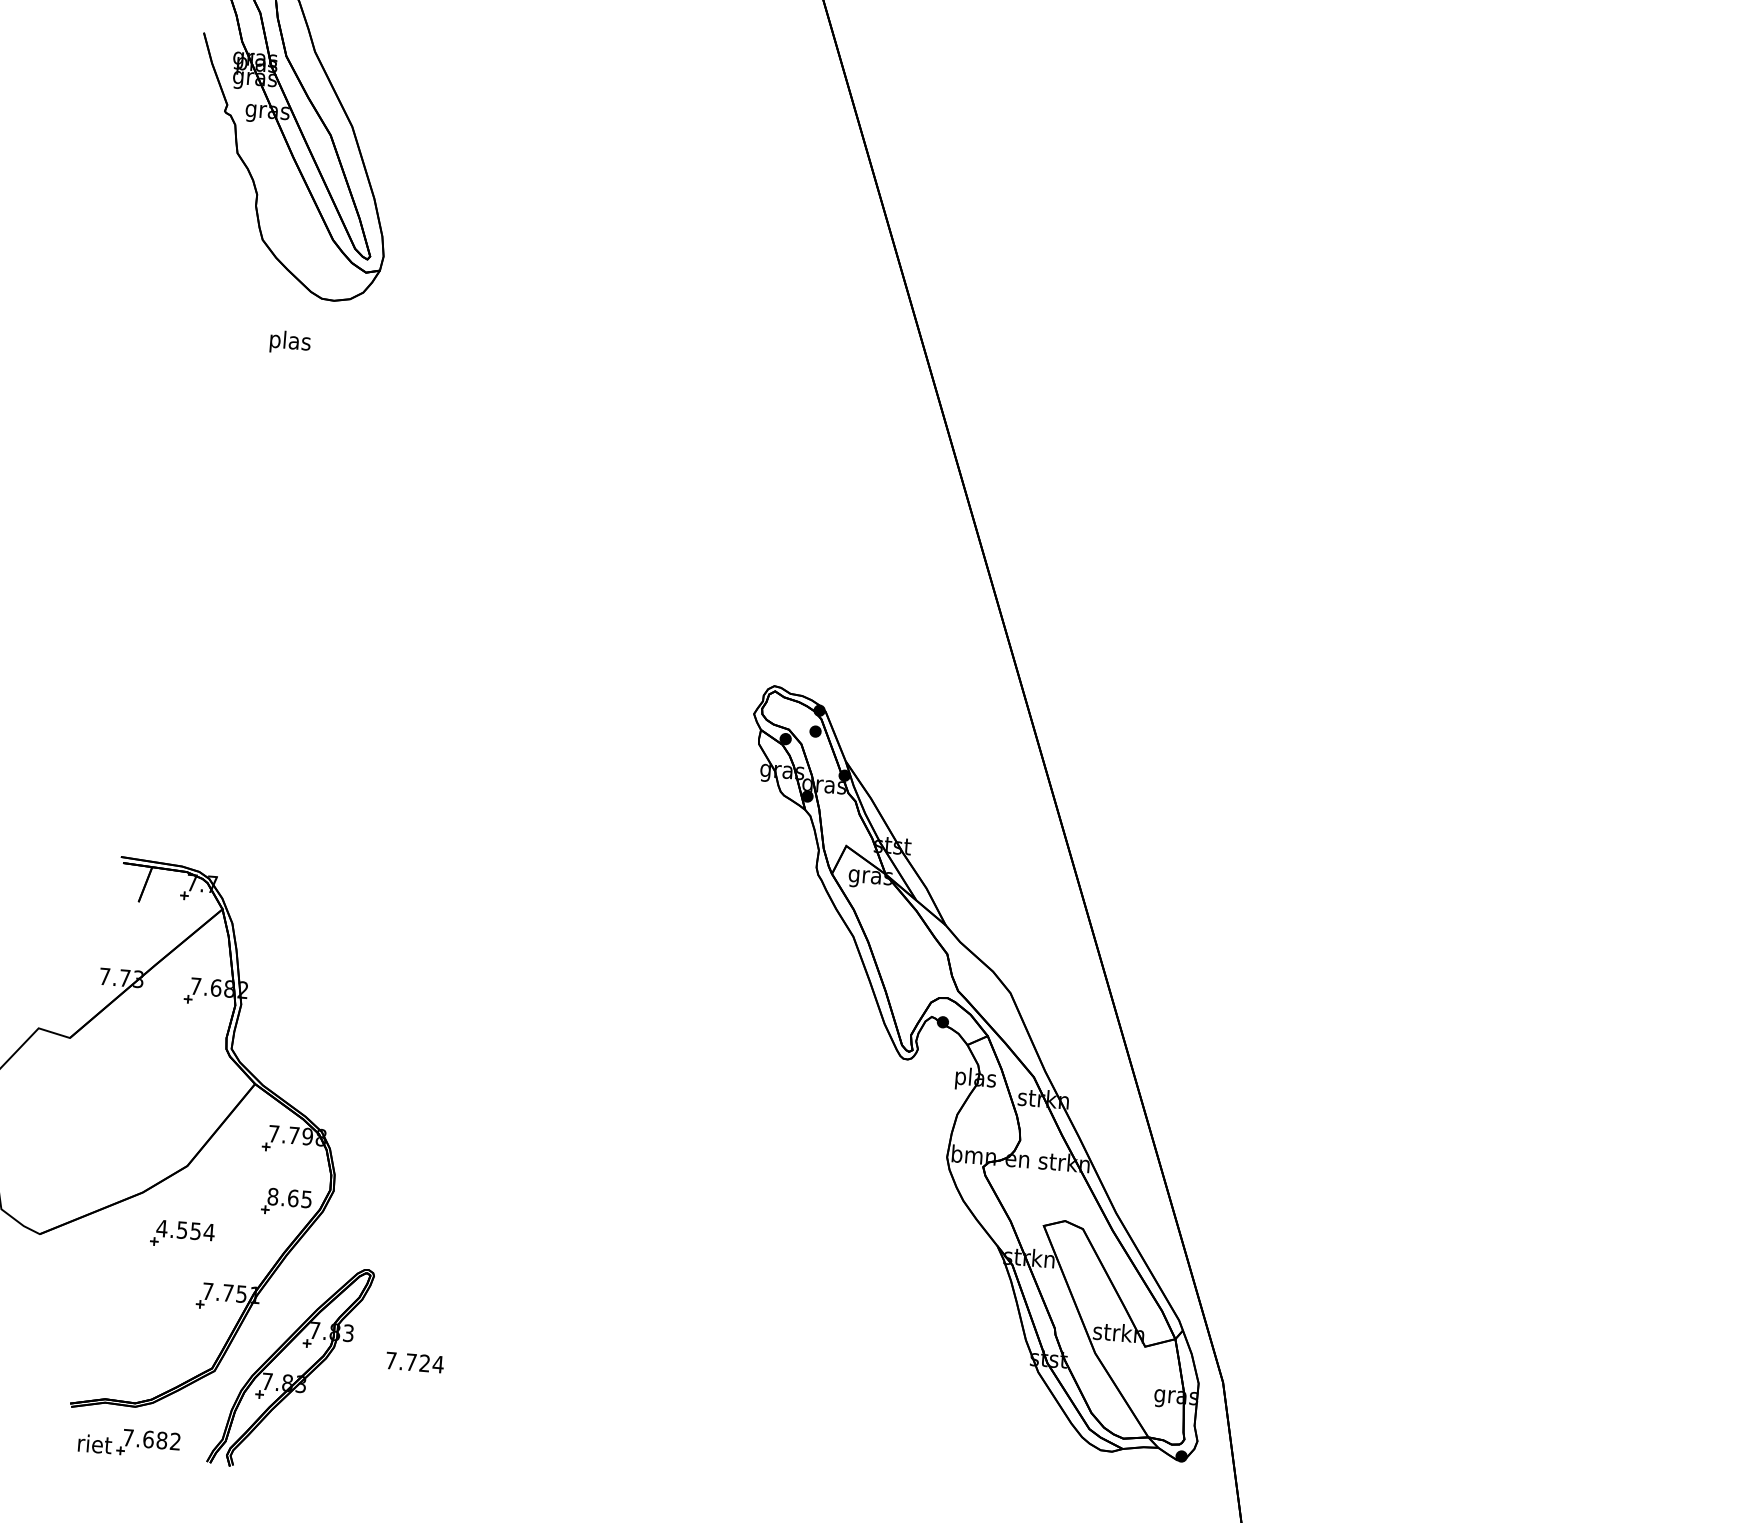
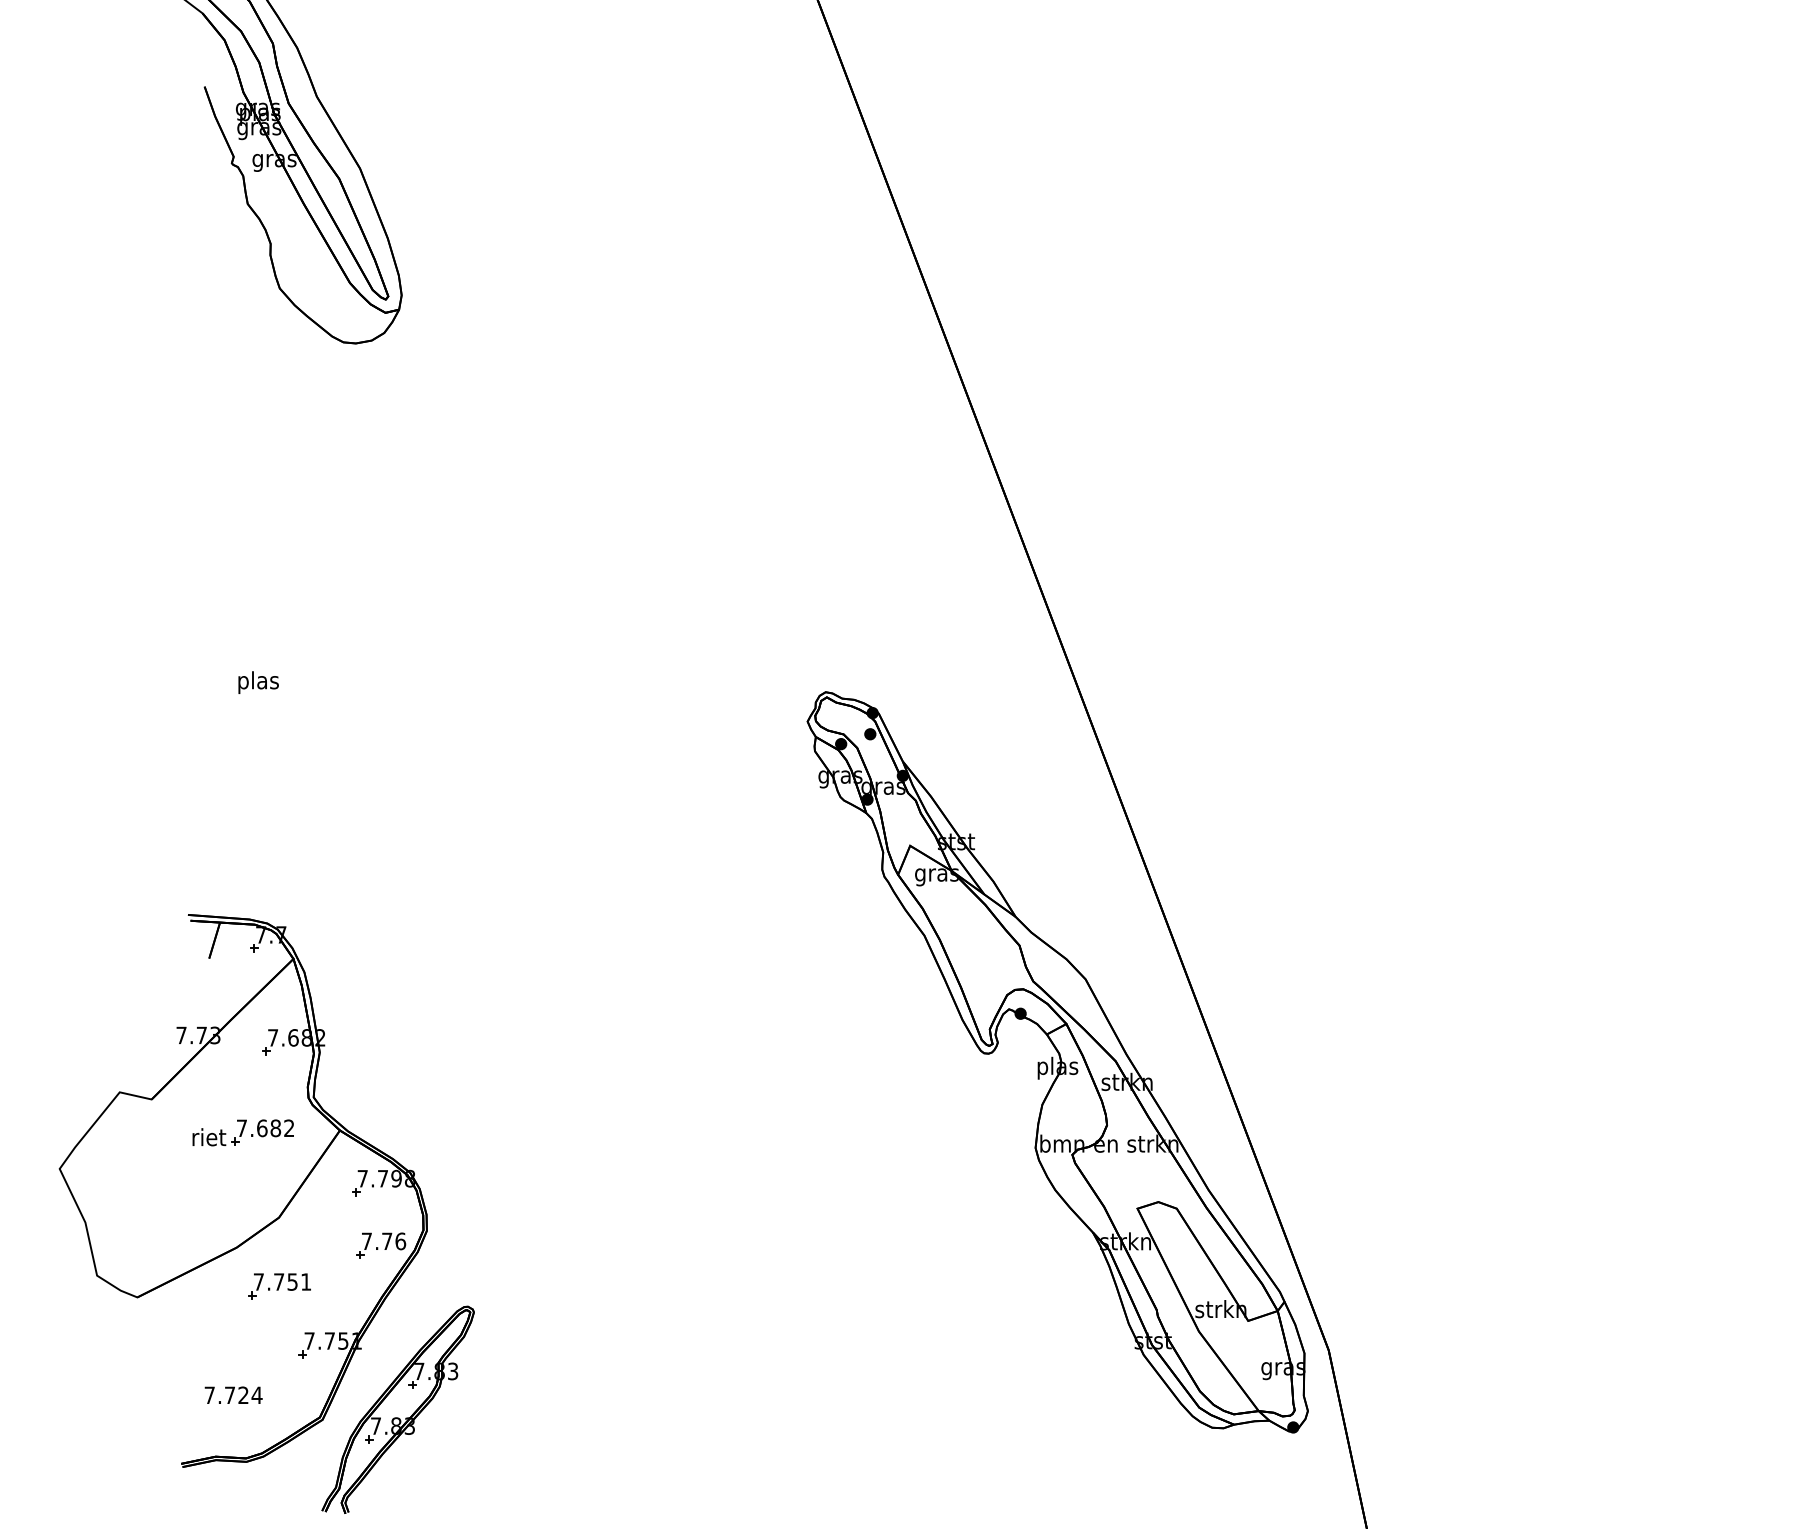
text: (290, 342) -> (258, 682), moved
text: (289, 1198) -> (383, 1241), 8.65 -> 7.76
text: (185, 1229) -> (282, 1281), 4.554 -> 7.751
text: (414, 1361) -> (233, 1394), moved
part: (128, 1442) -> (242, 1132), moved

